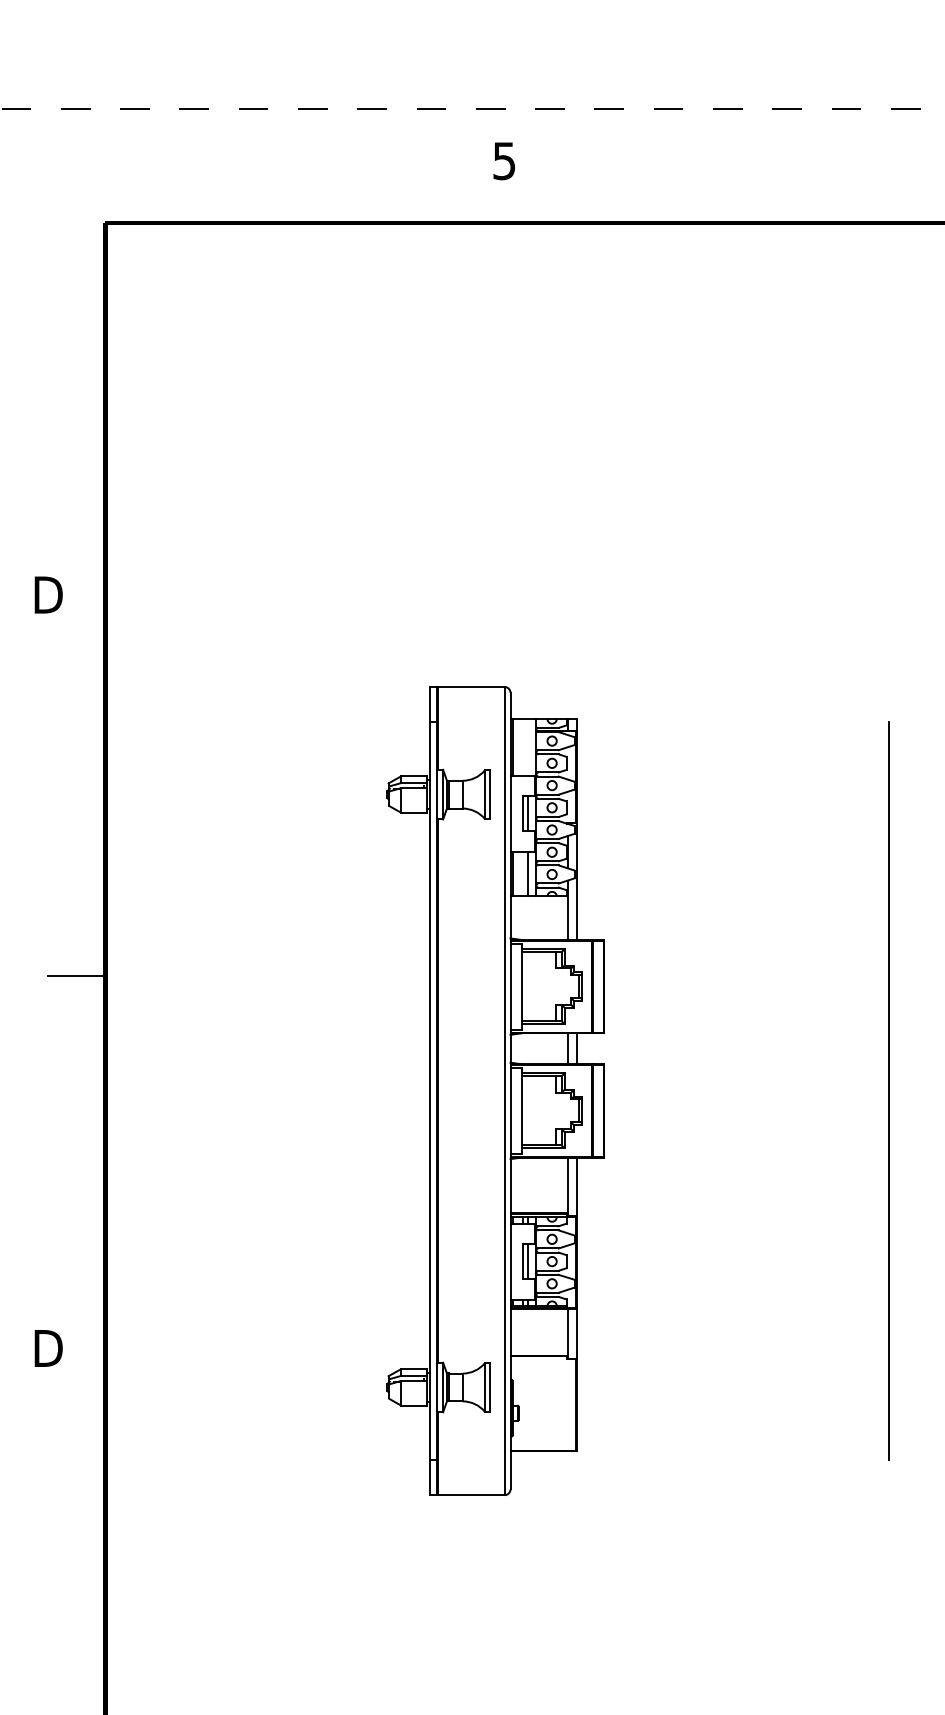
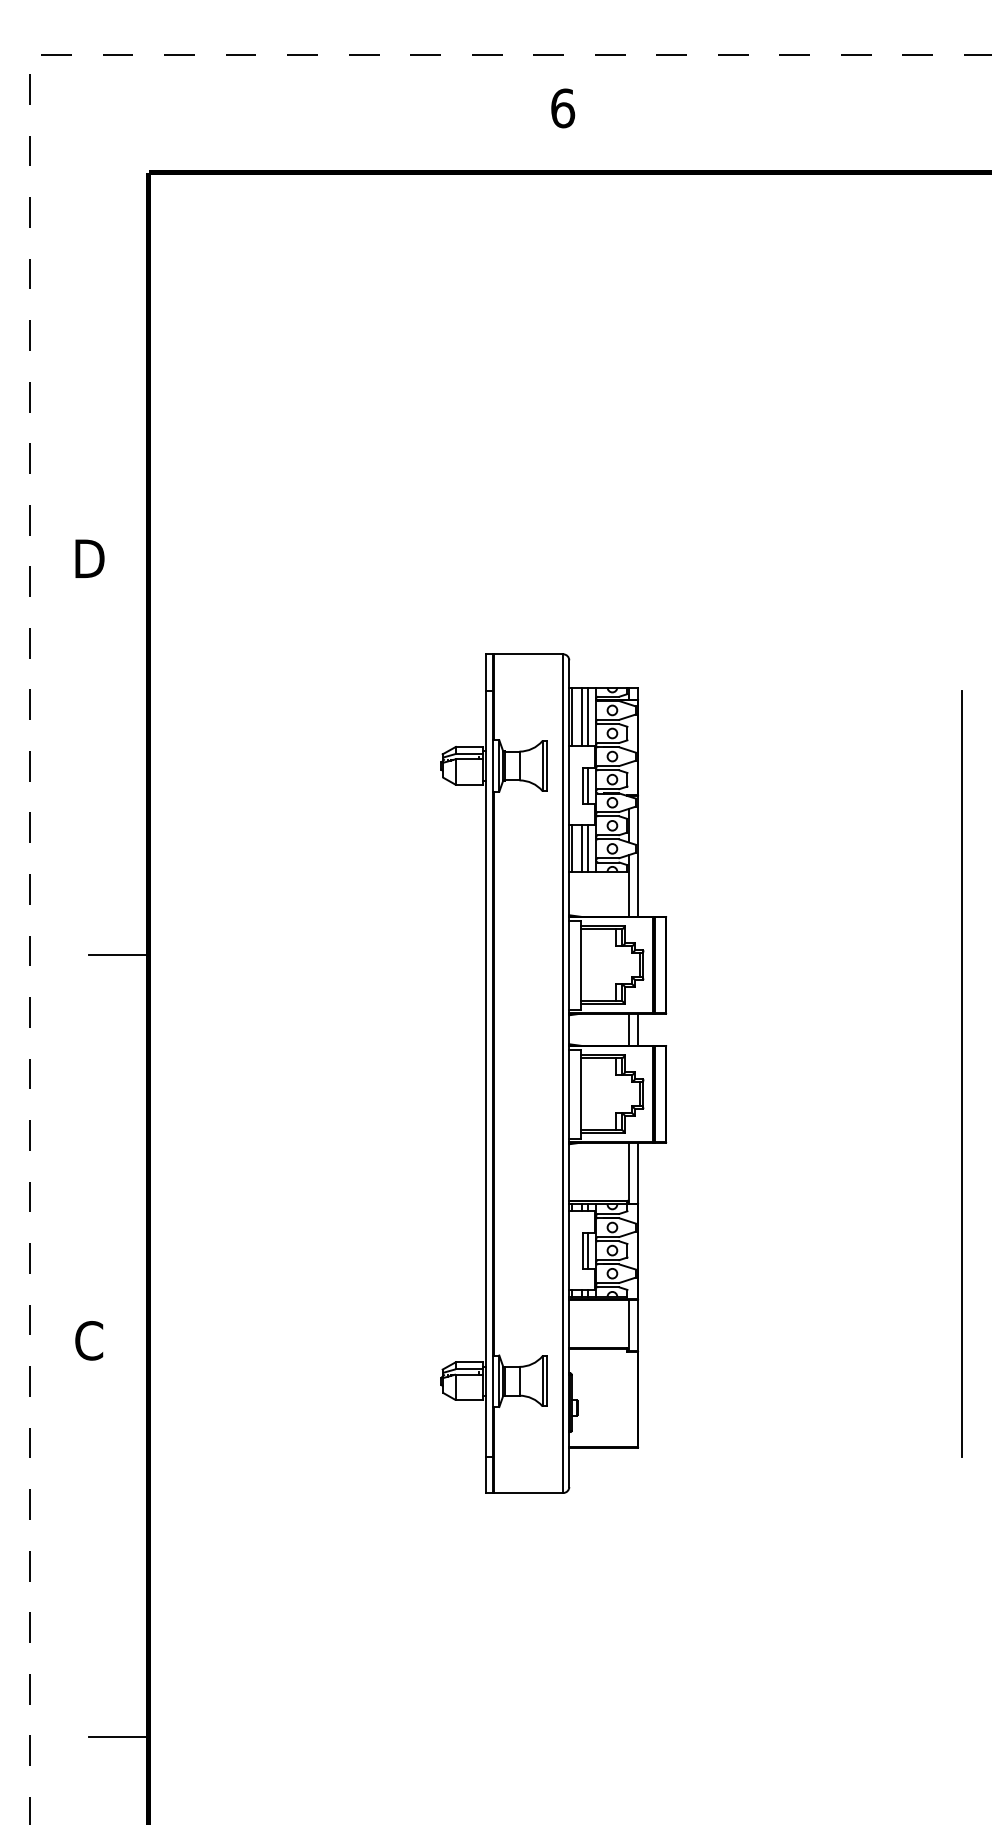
text: (504, 161) -> (563, 108), 5 -> 6
line: (523, 746) -> (582, 716), added
line: (528, 746) -> (587, 716), added
line: (523, 874) -> (582, 848), added
text: (48, 1348) -> (89, 1340), D -> C

